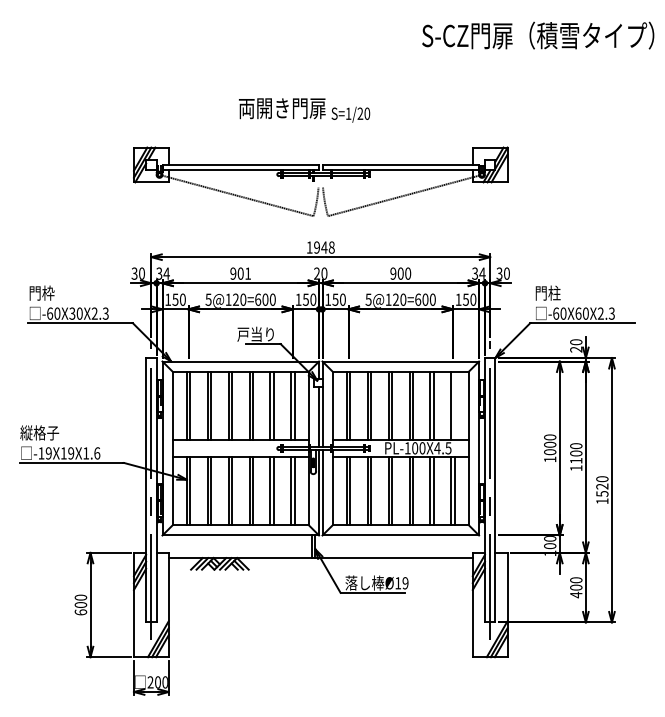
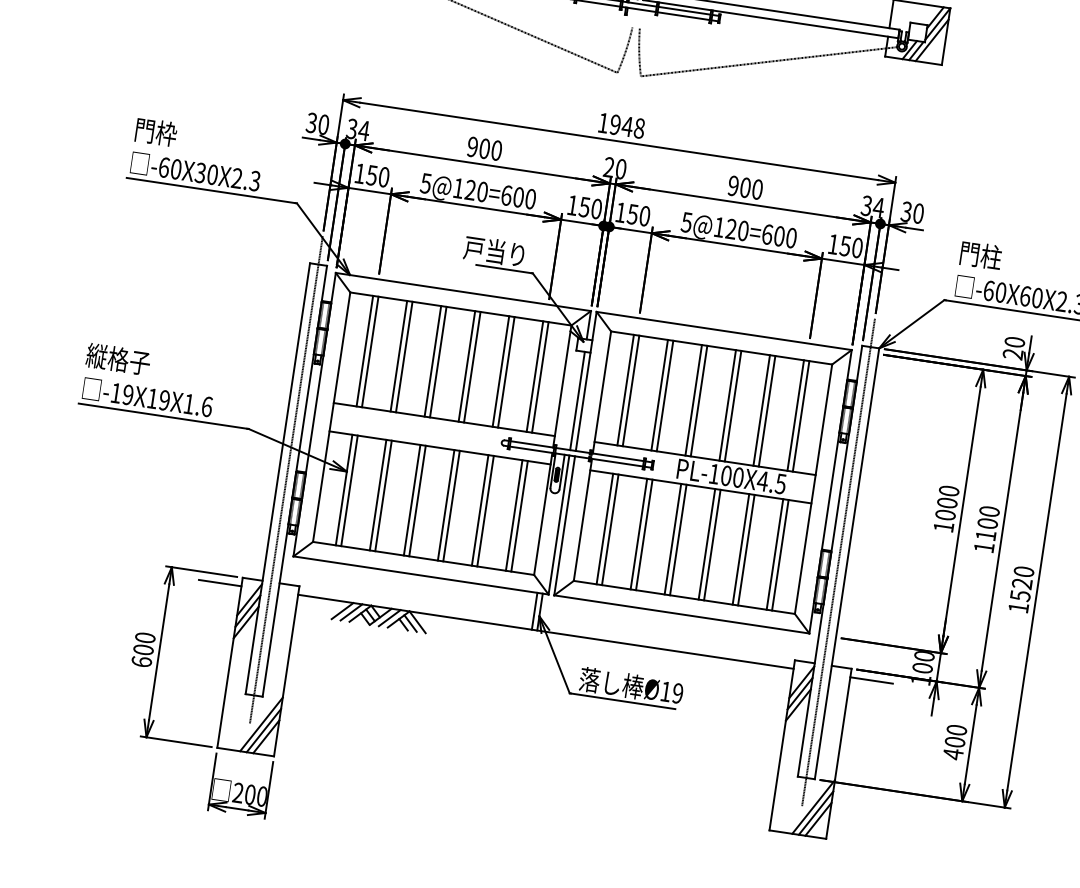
text: (248, 273) -> (497, 150), 901 -> 900
line: (454, 405) -> (800, 415), added
line: (120, 558) -> (219, 583), added
line: (520, 558) -> (871, 681), added

